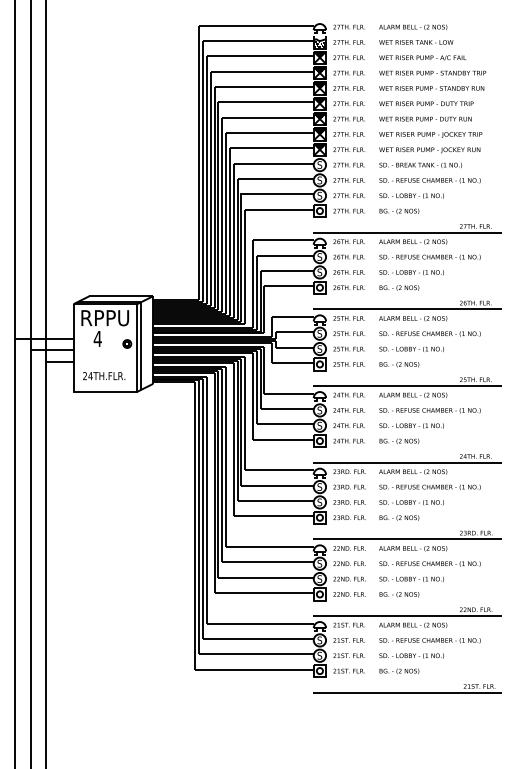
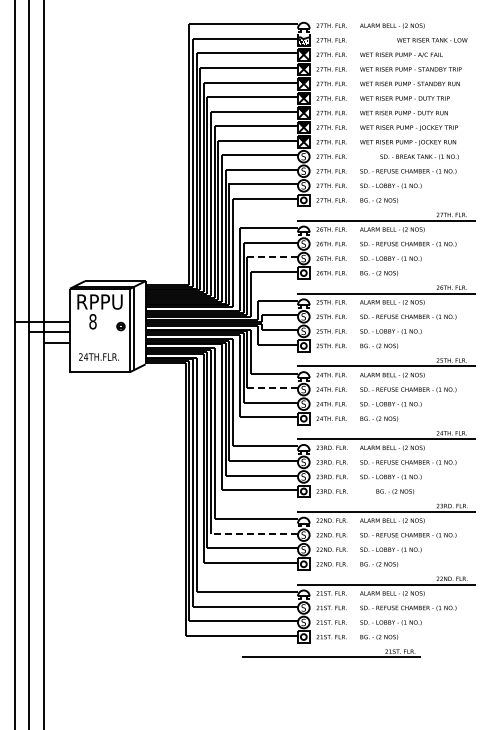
text: (416, 42) -> (432, 40), moved
text: (420, 164) -> (419, 156), moved
line: (286, 271) -> (272, 257), solid -> dashed
text: (97, 338) -> (92, 321), 4 -> 8
line: (286, 409) -> (272, 388), solid -> dashed
text: (399, 517) -> (395, 491), moved
line: (267, 561) -> (254, 533), solid -> dashed
part: (407, 688) -> (331, 653), moved

